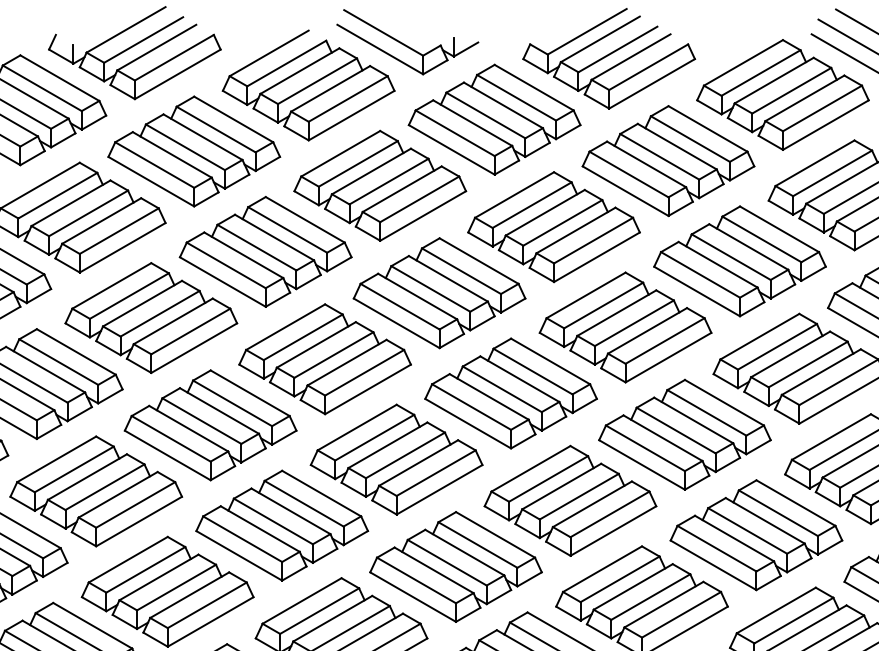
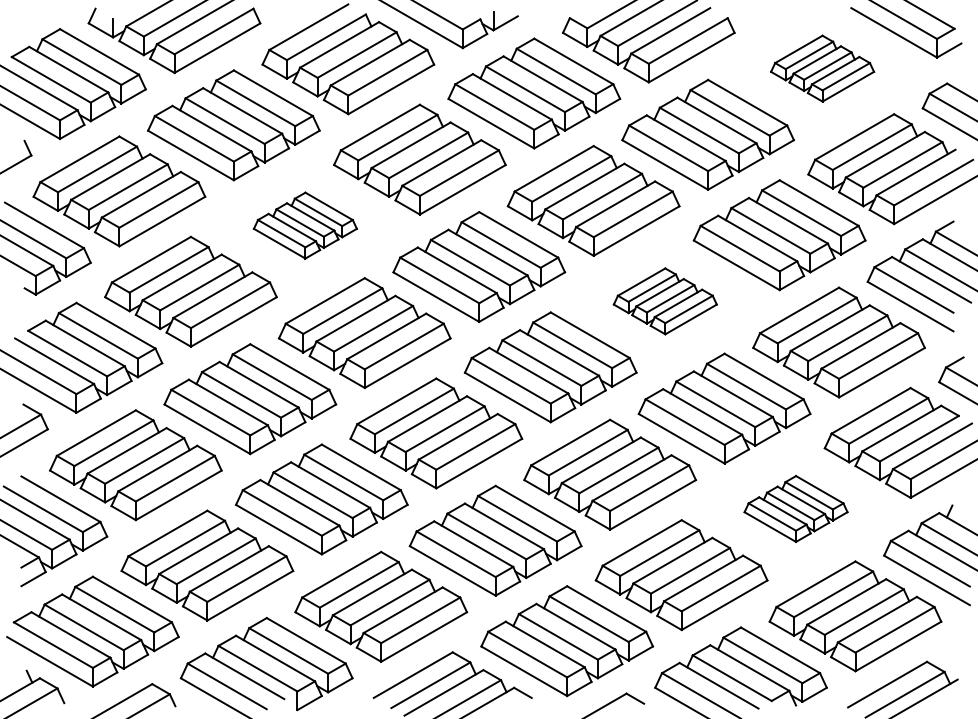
part: (782, 94) -> (822, 68), size x0.6
part: (265, 251) -> (305, 225), size x0.6
part: (625, 327) -> (665, 301), size x0.6
part: (755, 534) -> (795, 508), size x0.6

